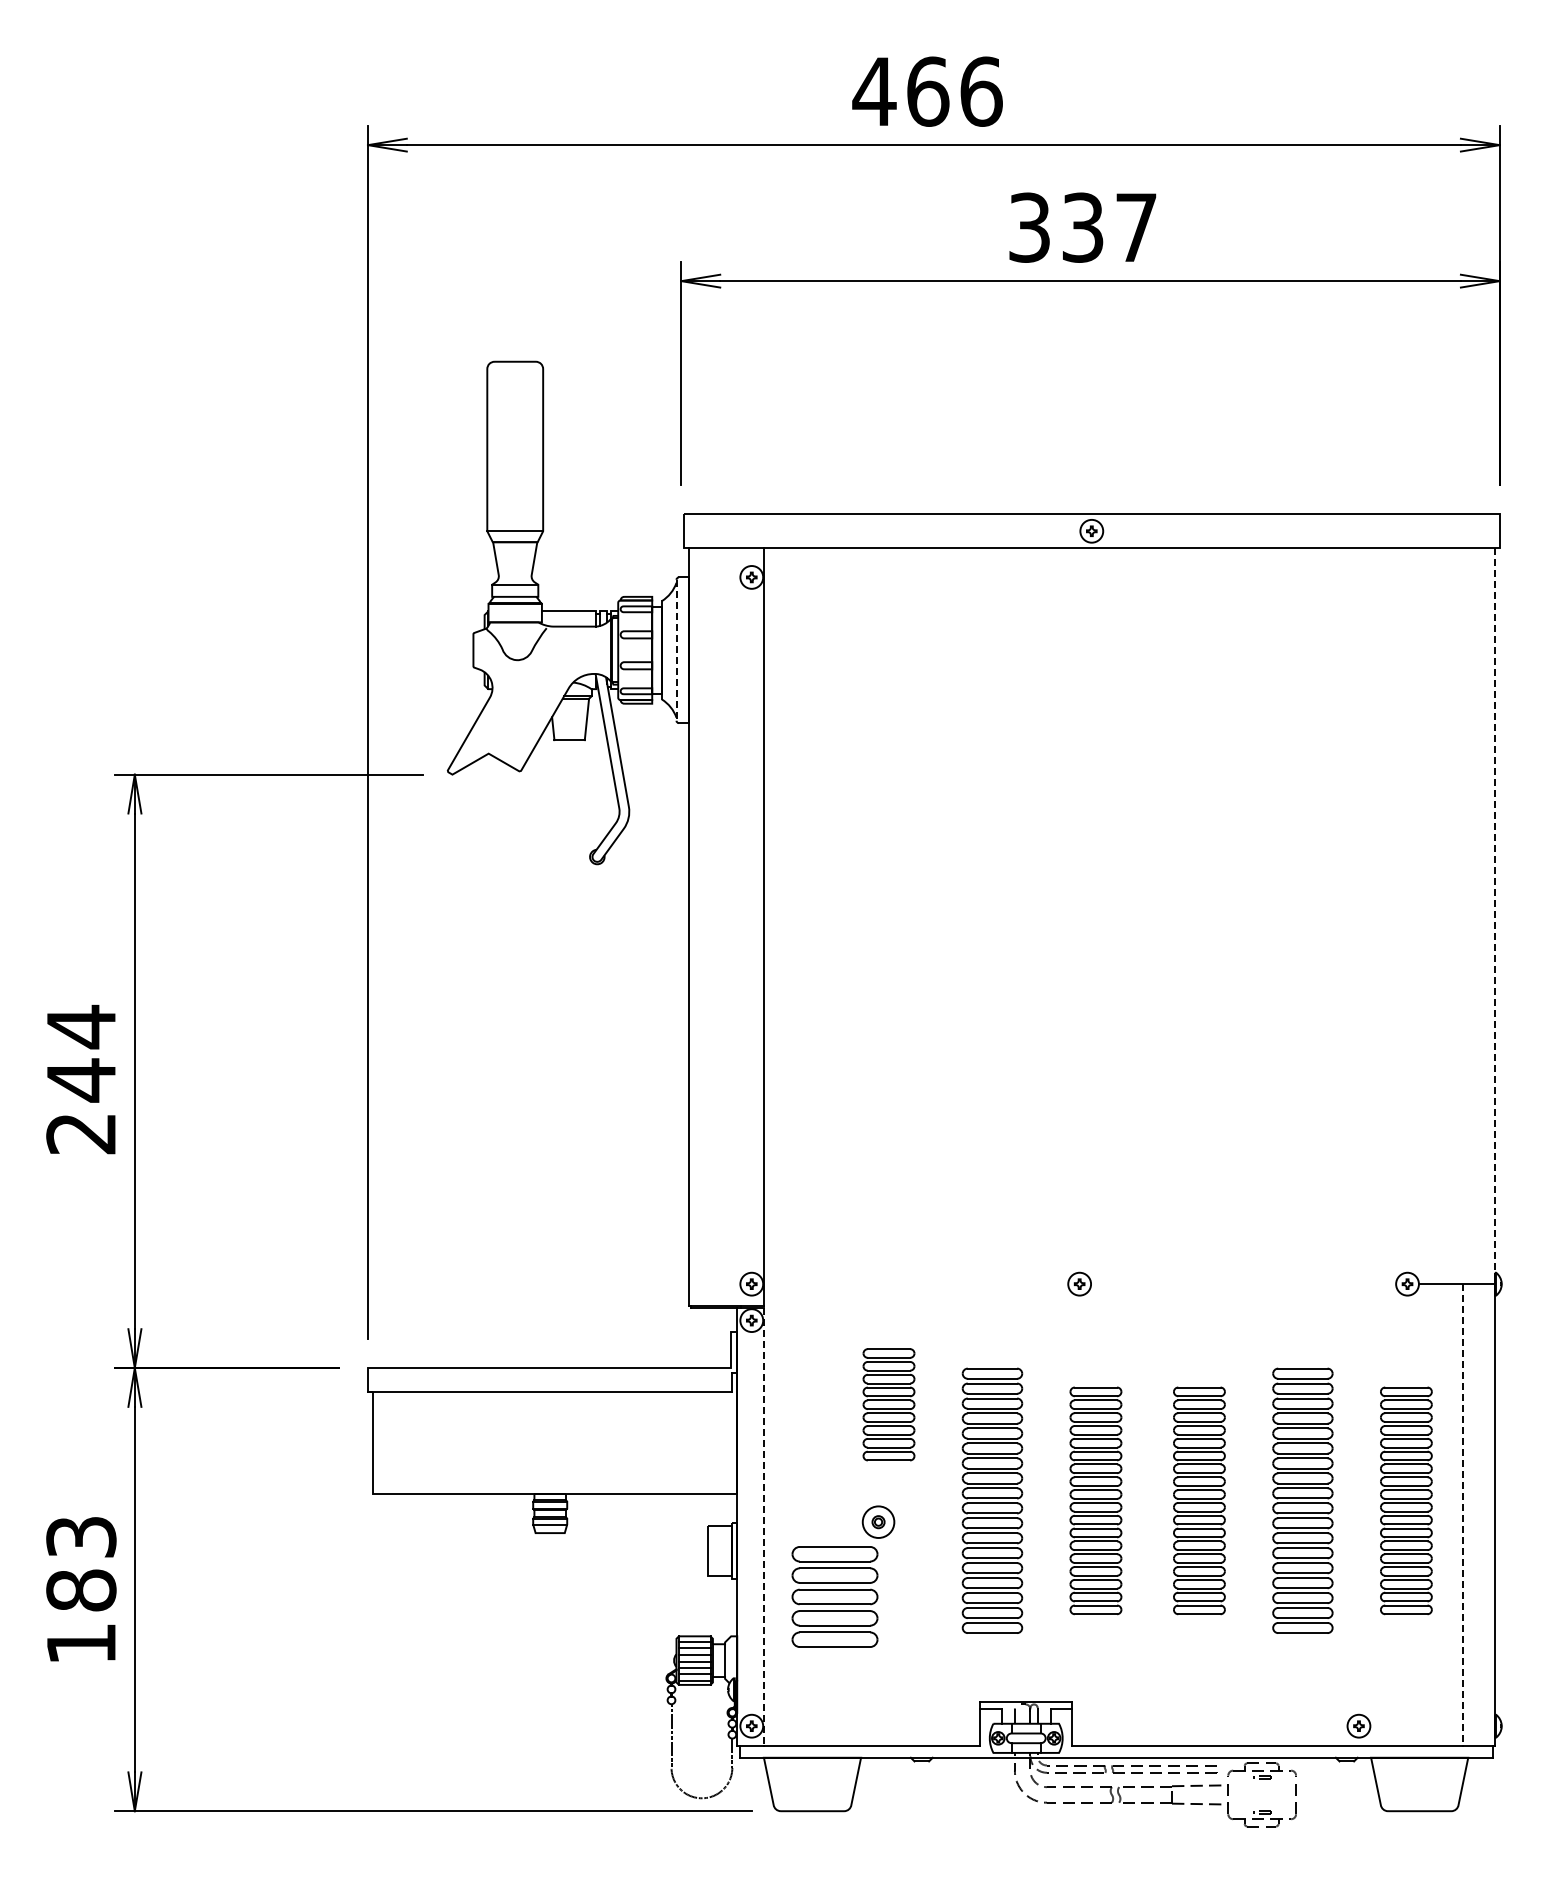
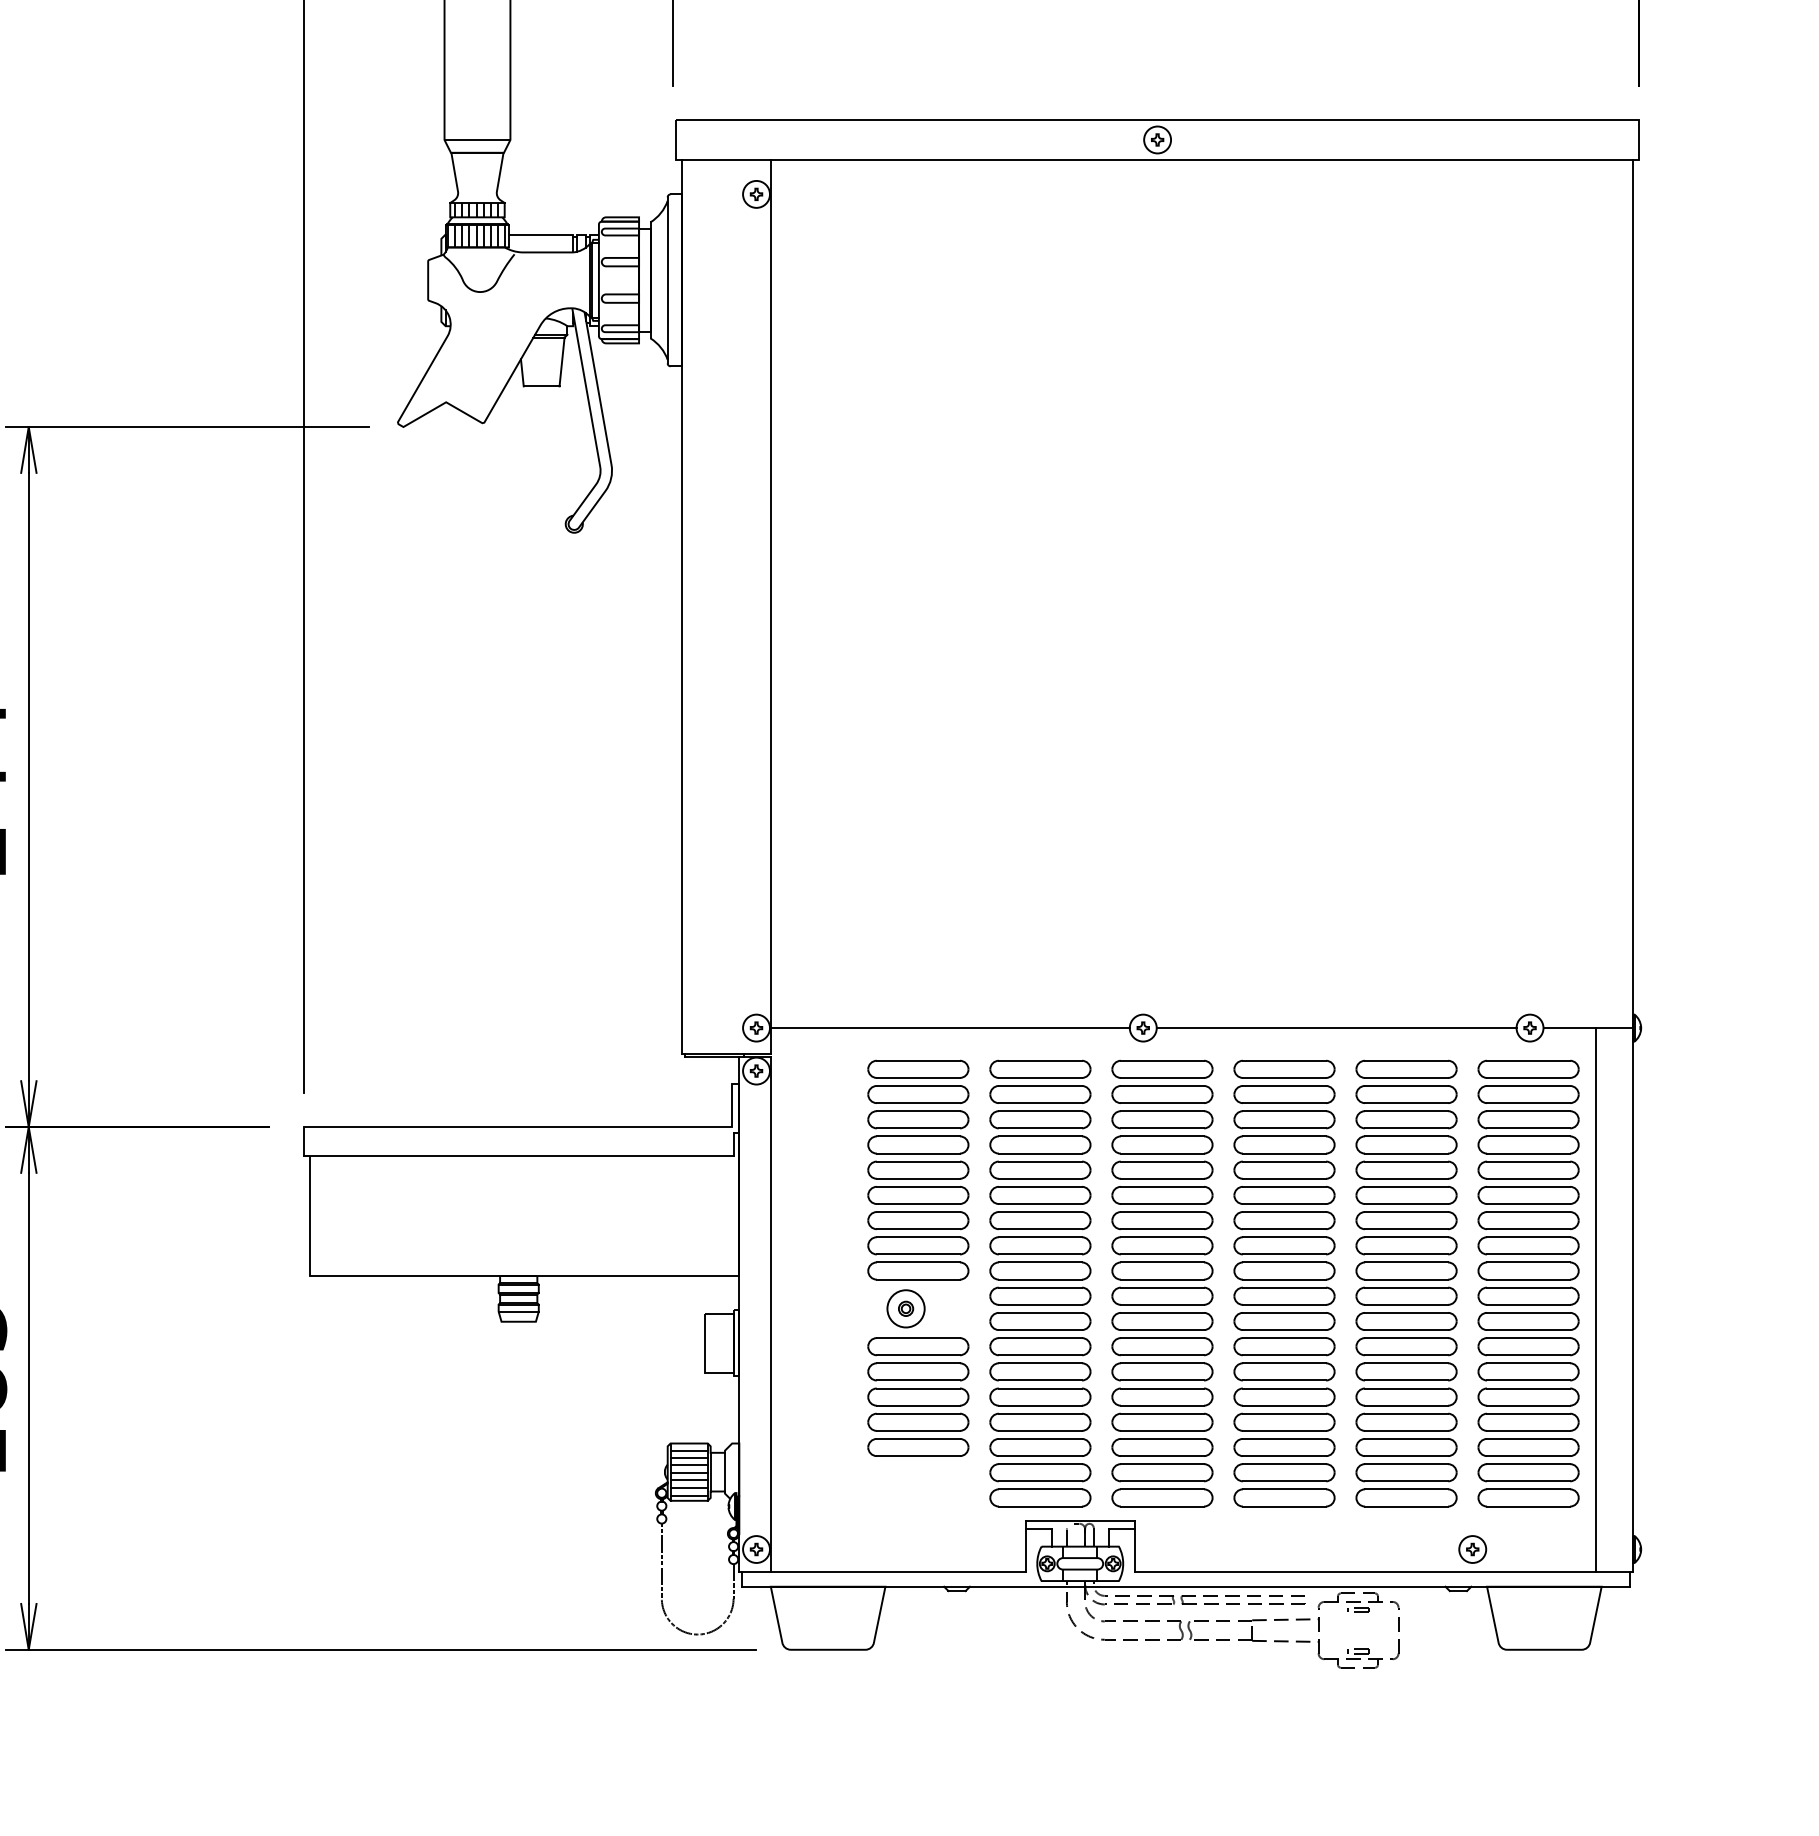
hatch: (514, 590) -> (476, 209), added
hatch: (514, 612) -> (476, 235), added
line: (676, 650) -> (667, 280), dashed -> solid
line: (1494, 916) -> (1632, 594), dashed -> solid
line: (915, 1284) -> (949, 1028), added
line: (1243, 1284) -> (1336, 1028), added
part: (888, 1404) -> (917, 1170), size x1.67
part: (992, 1500) -> (1040, 1283), size x1.43
part: (1095, 1500) -> (1161, 1283), size x1.67
part: (1199, 1500) -> (1284, 1283), size x1.67
part: (1302, 1500) -> (1406, 1283), size x1.43
part: (1406, 1500) -> (1528, 1283), size x1.67
line: (1463, 1514) -> (1596, 1299), dashed -> solid
line: (763, 1527) -> (770, 1315), dashed -> solid
part: (834, 1596) -> (917, 1396), moved

